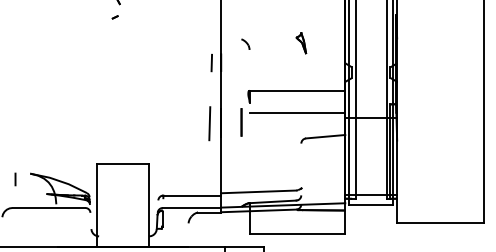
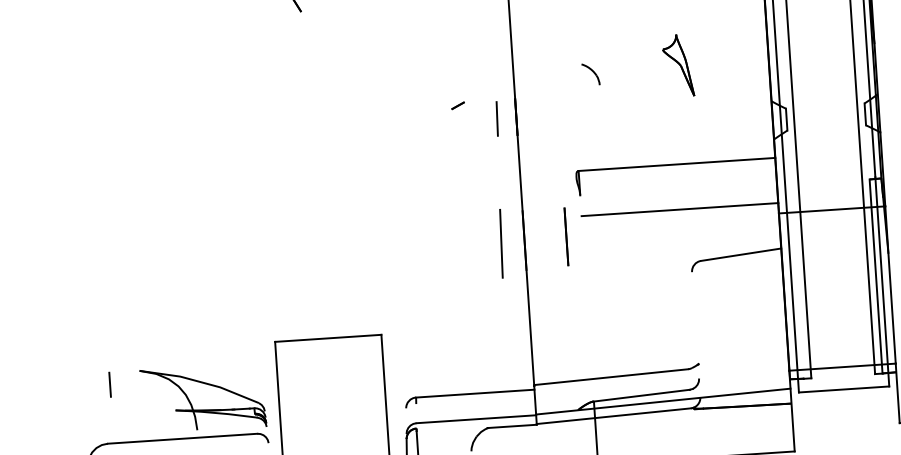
part: (114, 17) -> (456, 106), moved
part: (245, 43) -> (590, 72), moved
part: (301, 43) -> (678, 66), size x1.4

